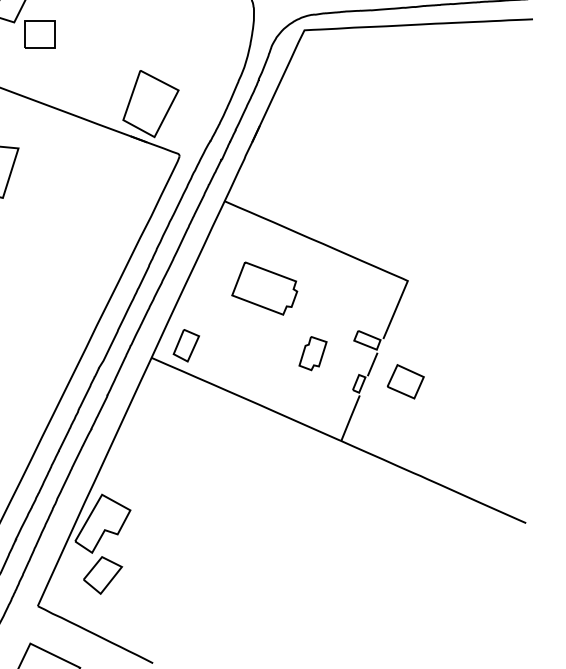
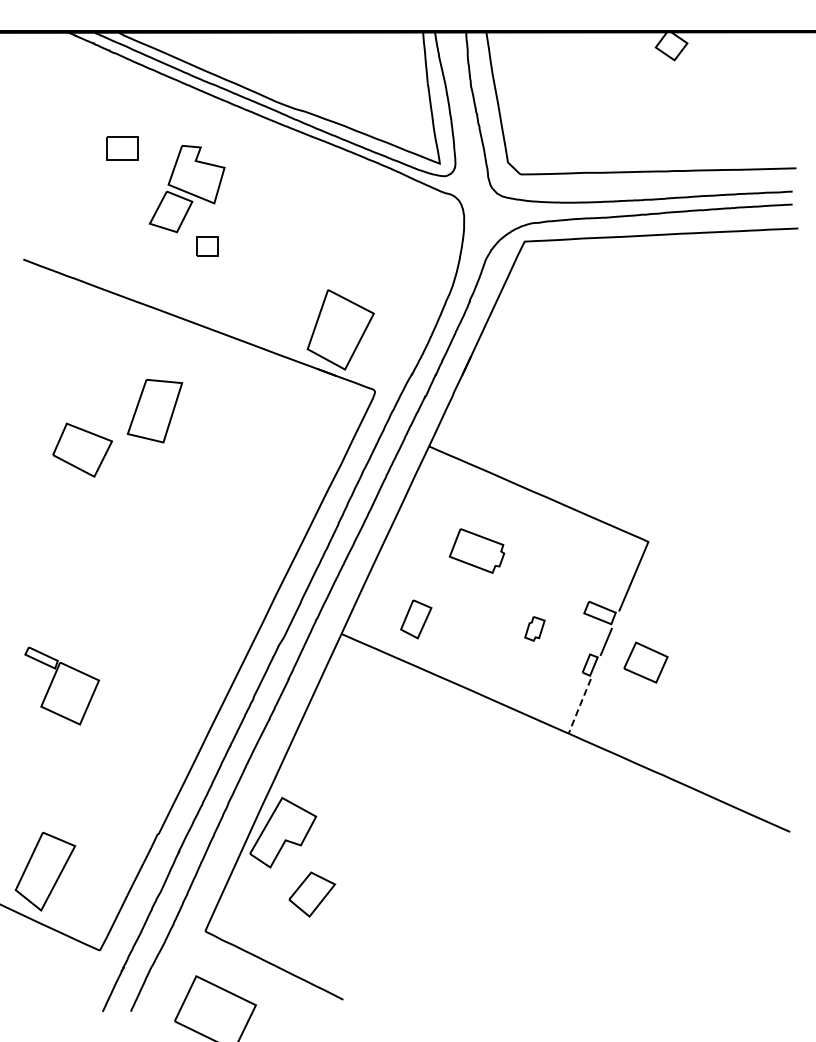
part: (39, 34) -> (207, 246), size x0.6
part: (264, 288) -> (476, 550), size x0.7
part: (186, 345) -> (416, 619), moved
part: (312, 353) -> (534, 628), size x0.6
line: (350, 418) -> (579, 706), solid -> dashed
part: (103, 575) -> (312, 894), moved

